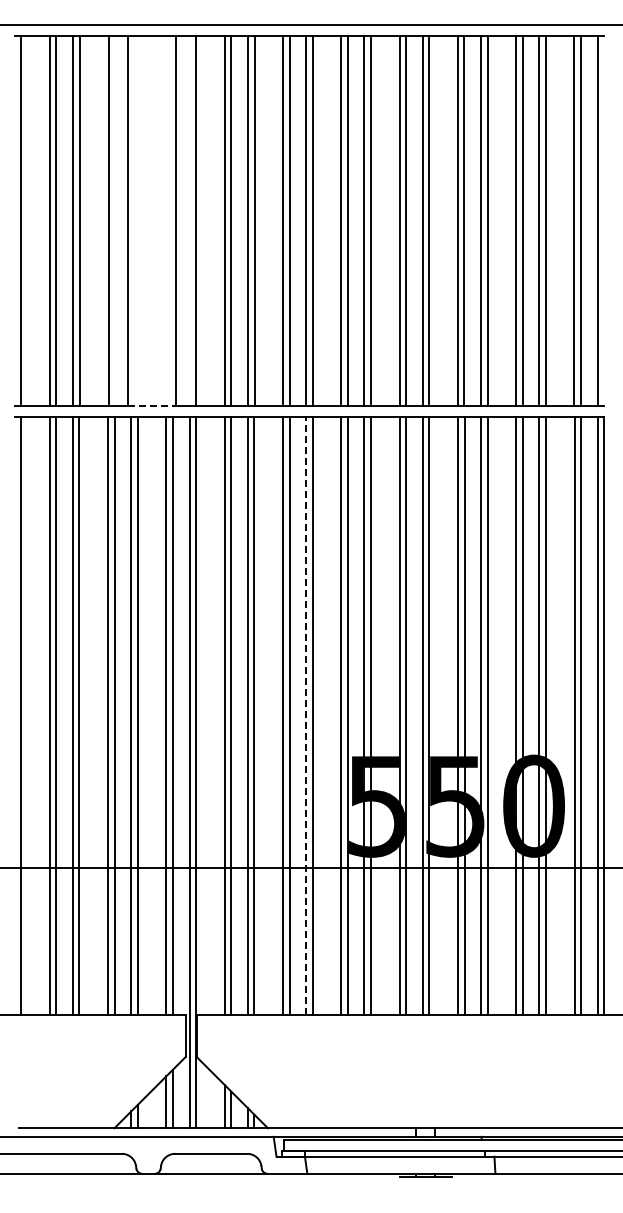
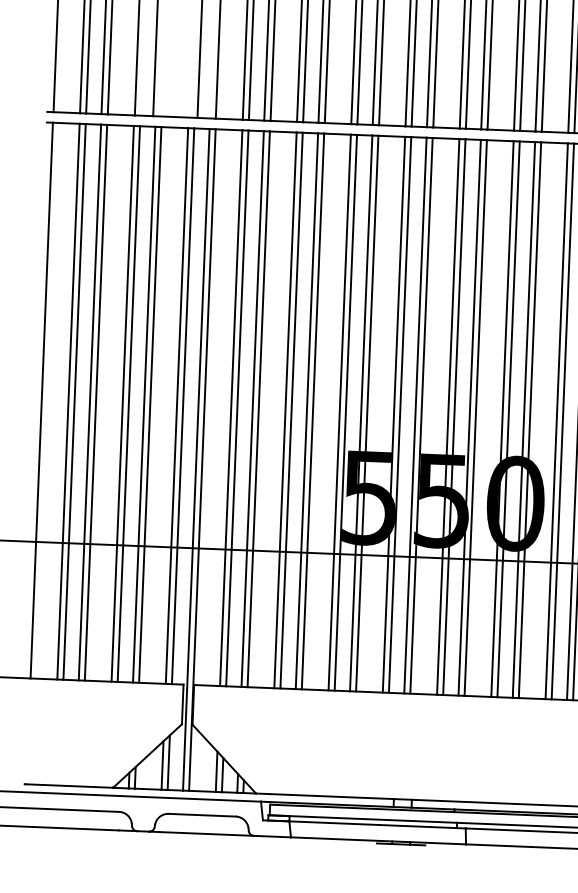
line: (152, 406) -> (175, 117), dashed -> solid
line: (306, 715) -> (307, 410), dashed -> solid

